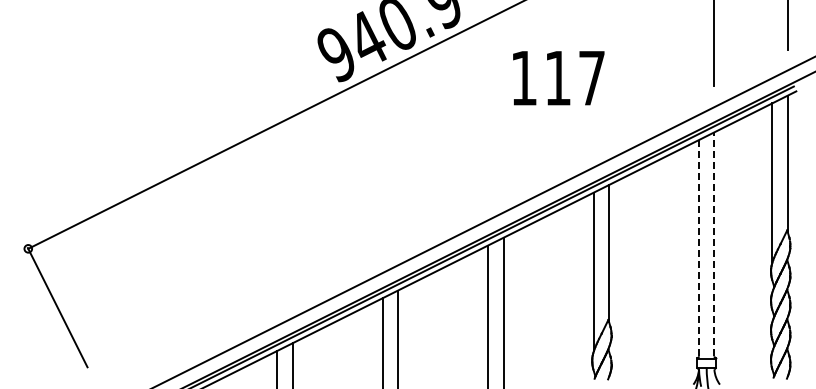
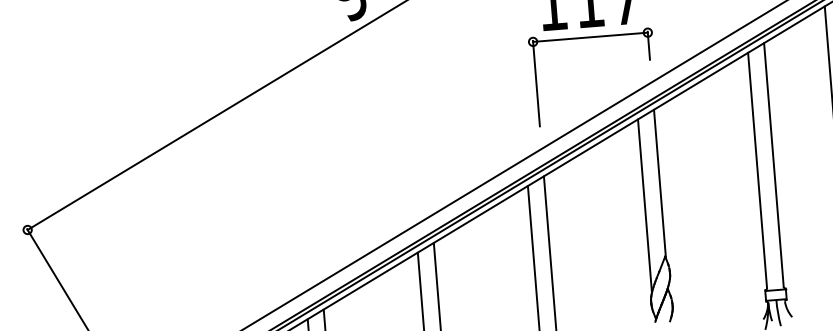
part: (555, 114) -> (589, 37), added
line: (714, 244) -> (774, 165), dashed -> solid
line: (699, 247) -> (758, 169), dashed -> solid

